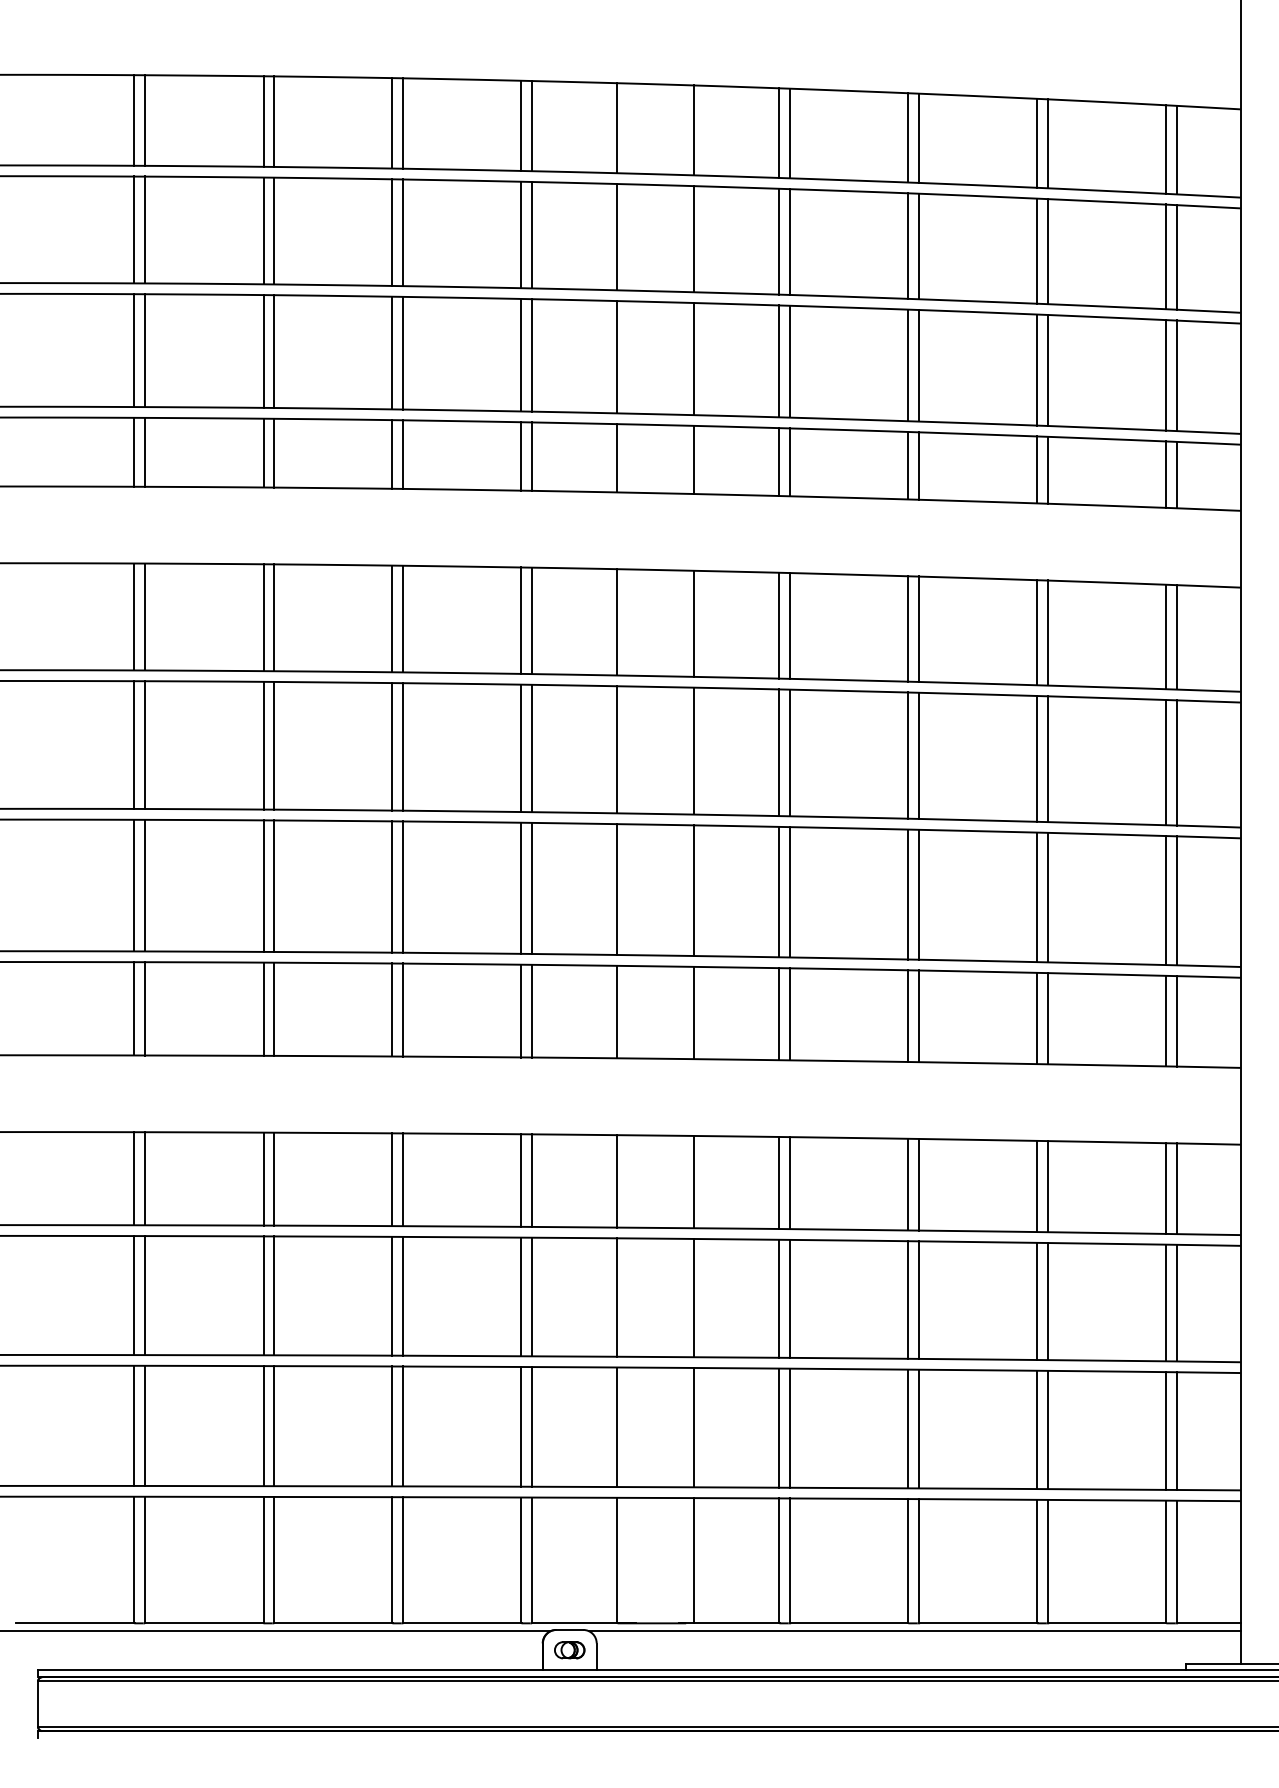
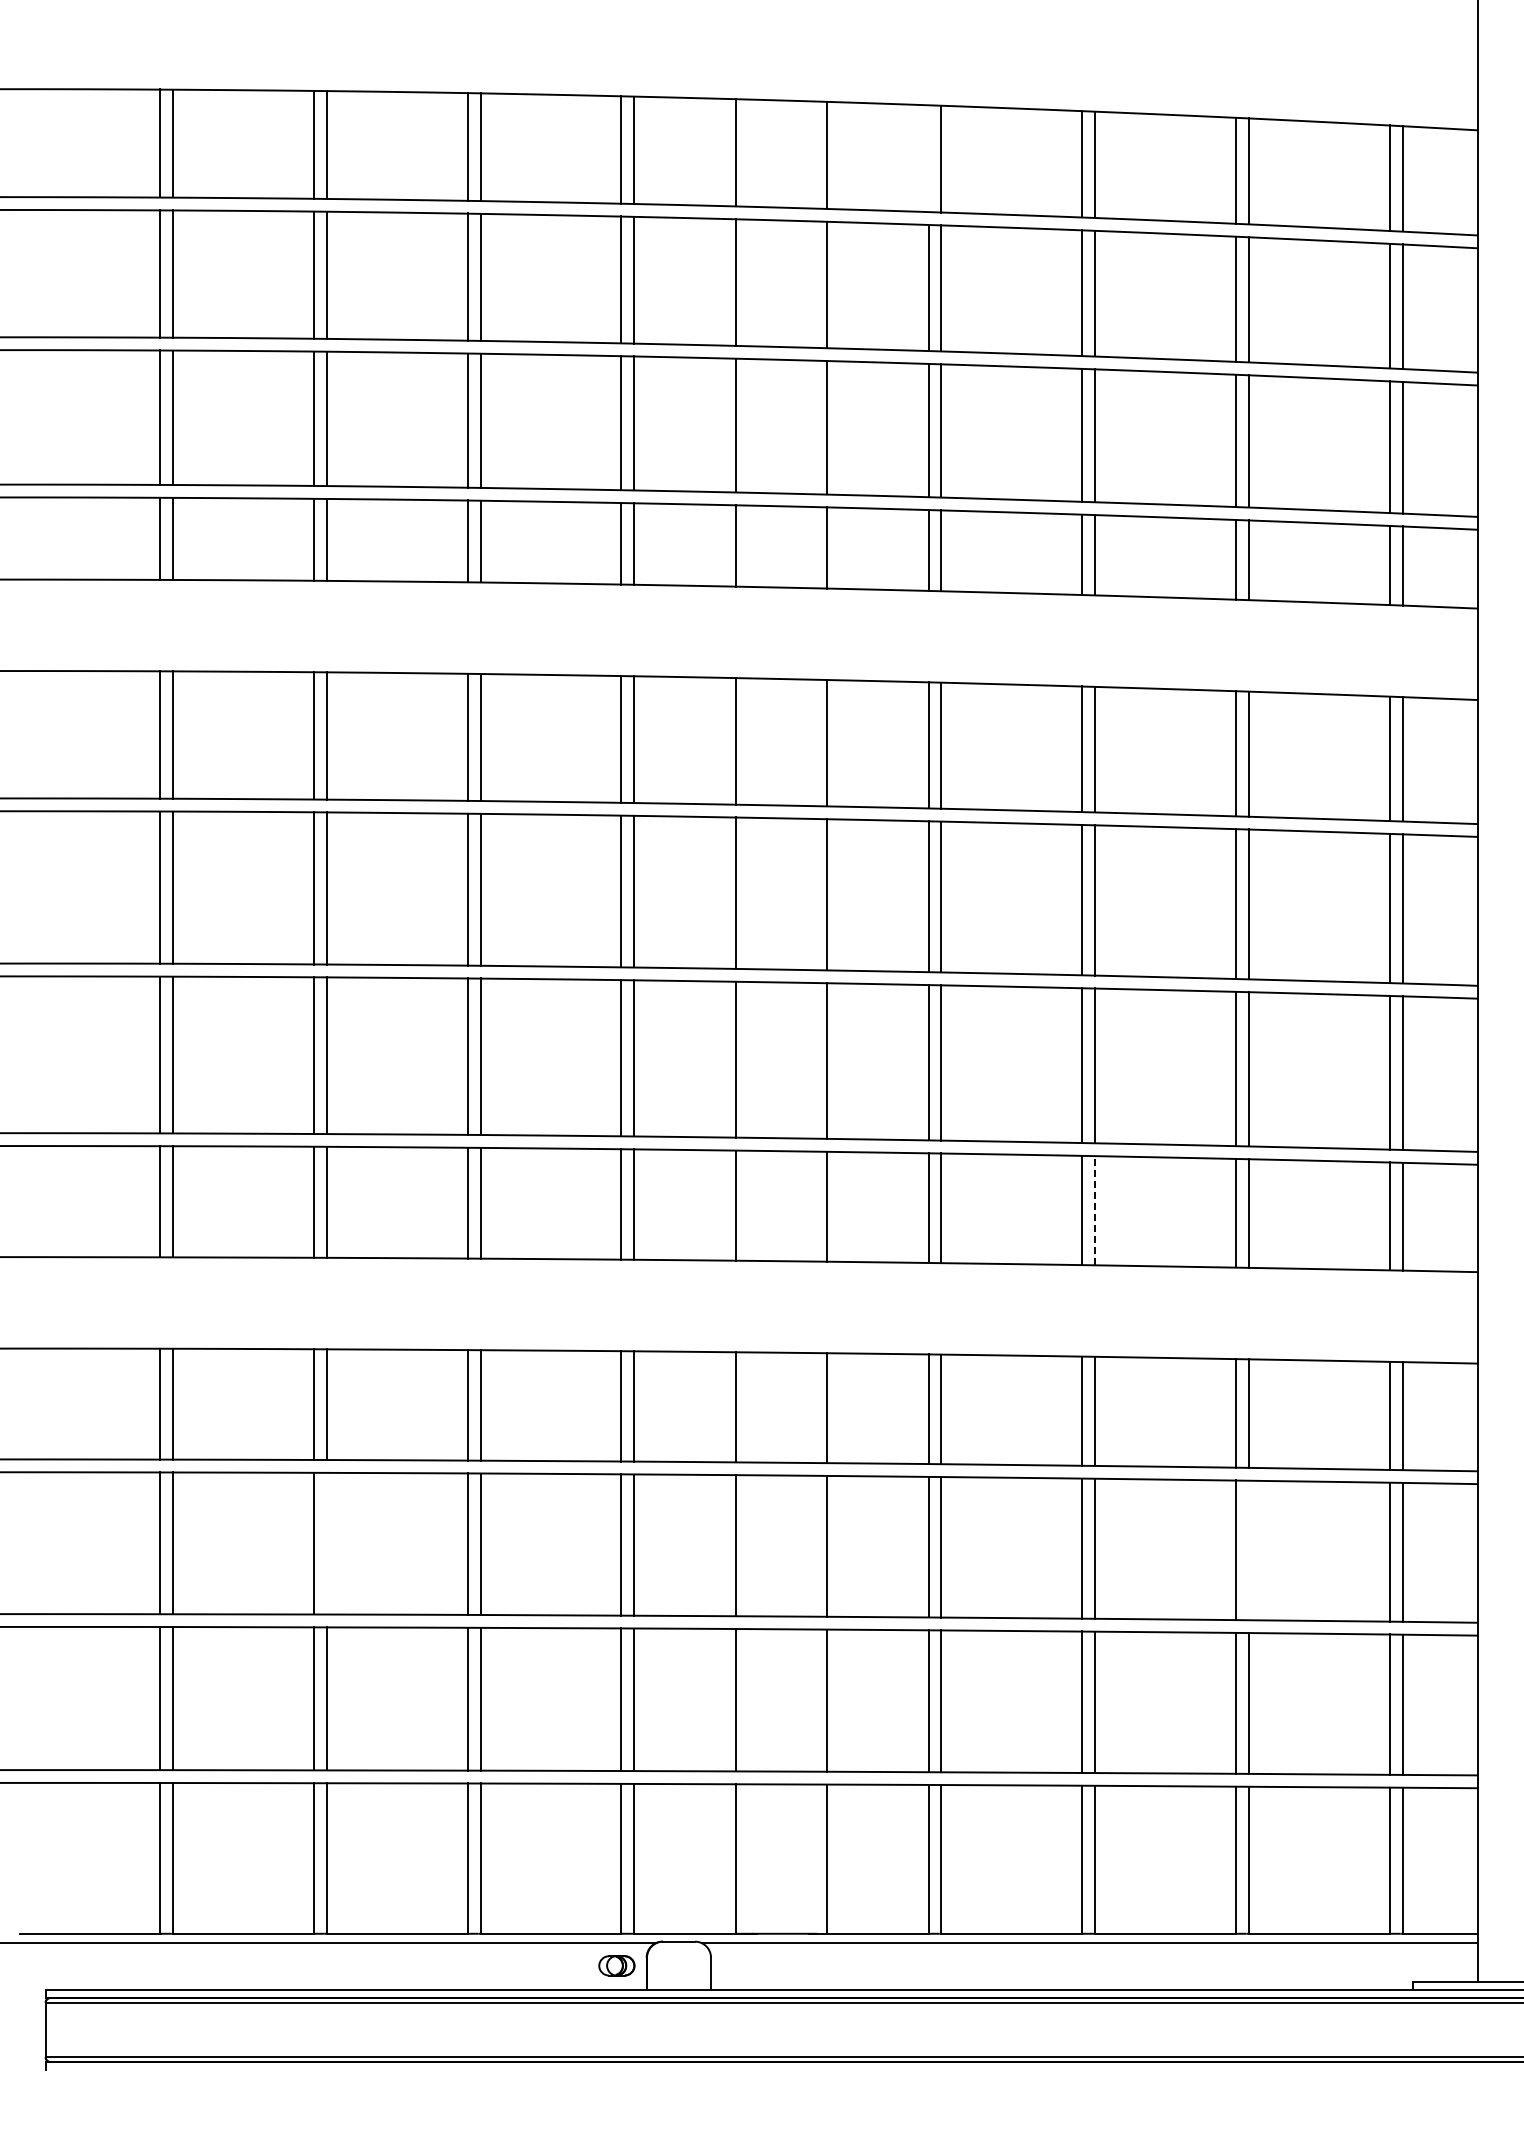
line: (779, 132) -> (928, 158), removed
line: (919, 1016) -> (1095, 1210), solid -> dashed
line: (274, 1295) -> (327, 1543), removed
line: (1047, 1301) -> (1248, 1550), removed
part: (569, 1649) -> (616, 1965), moved

